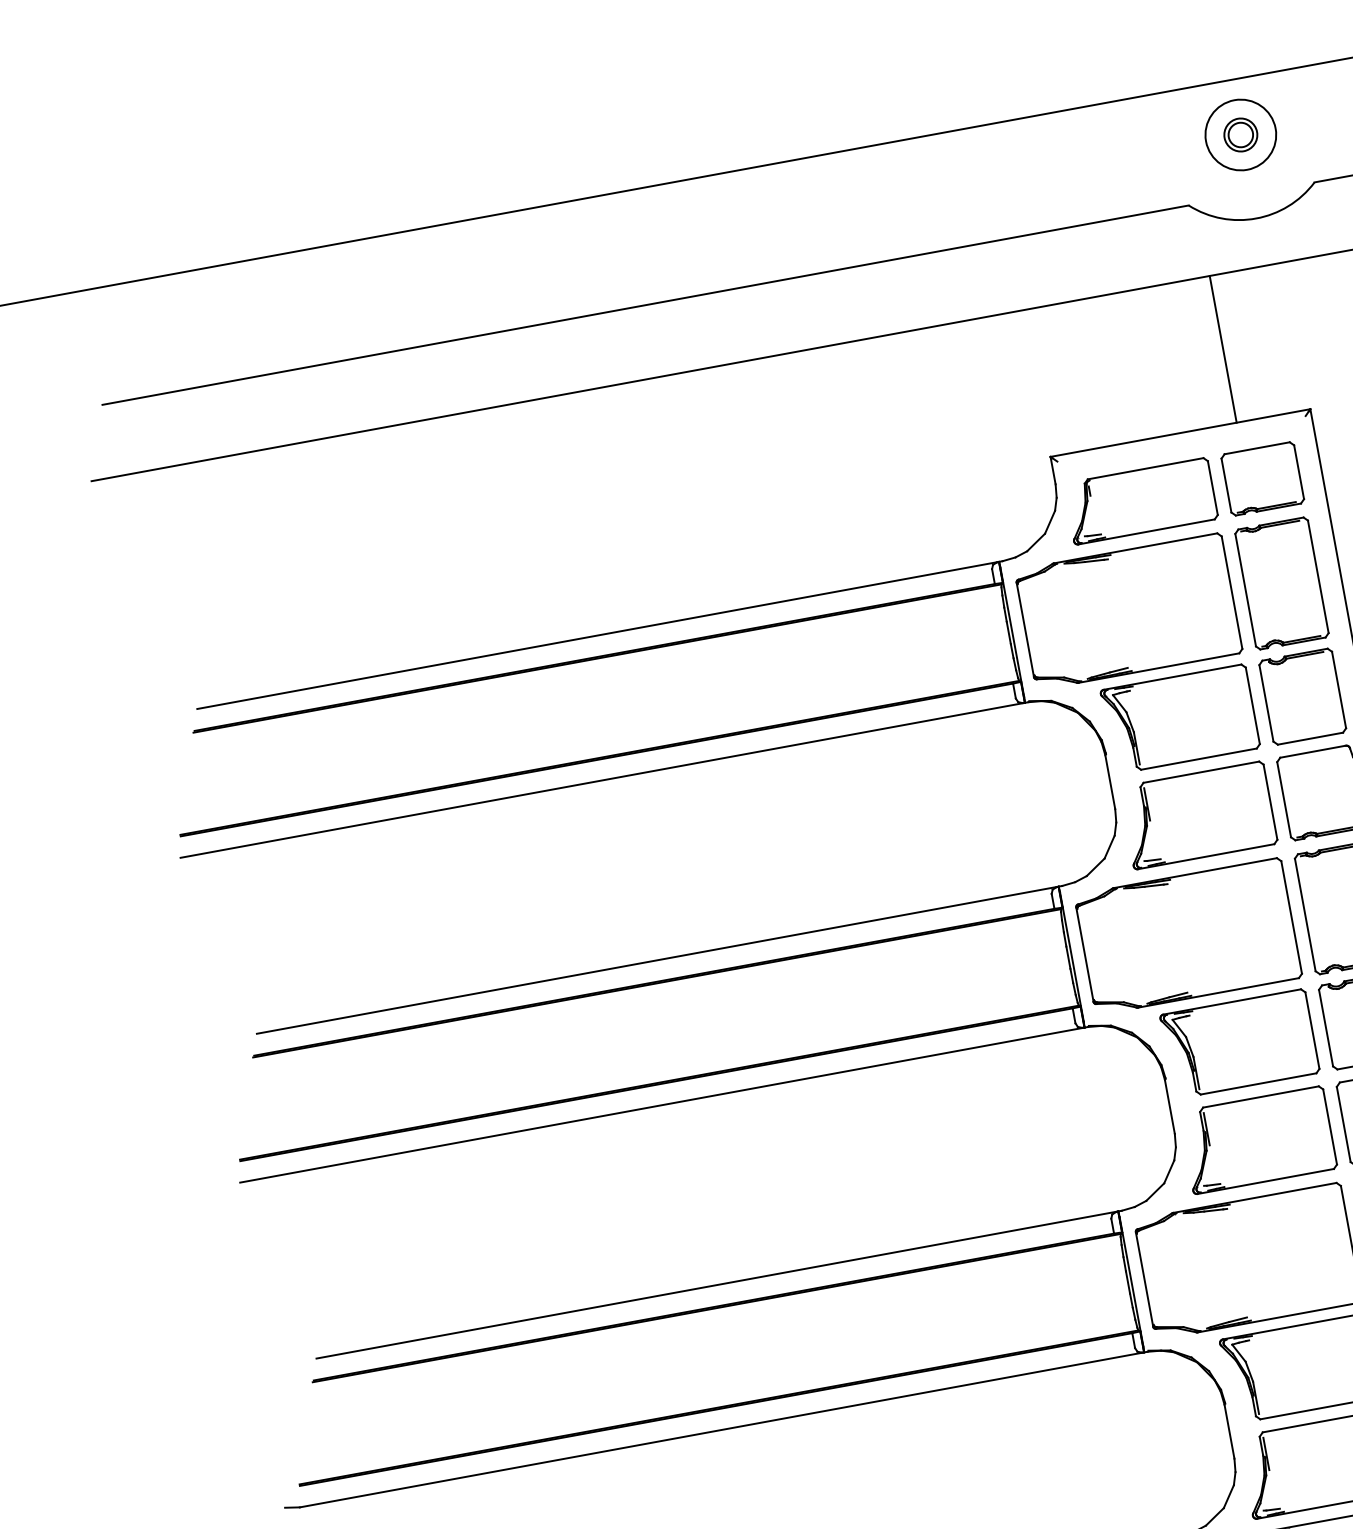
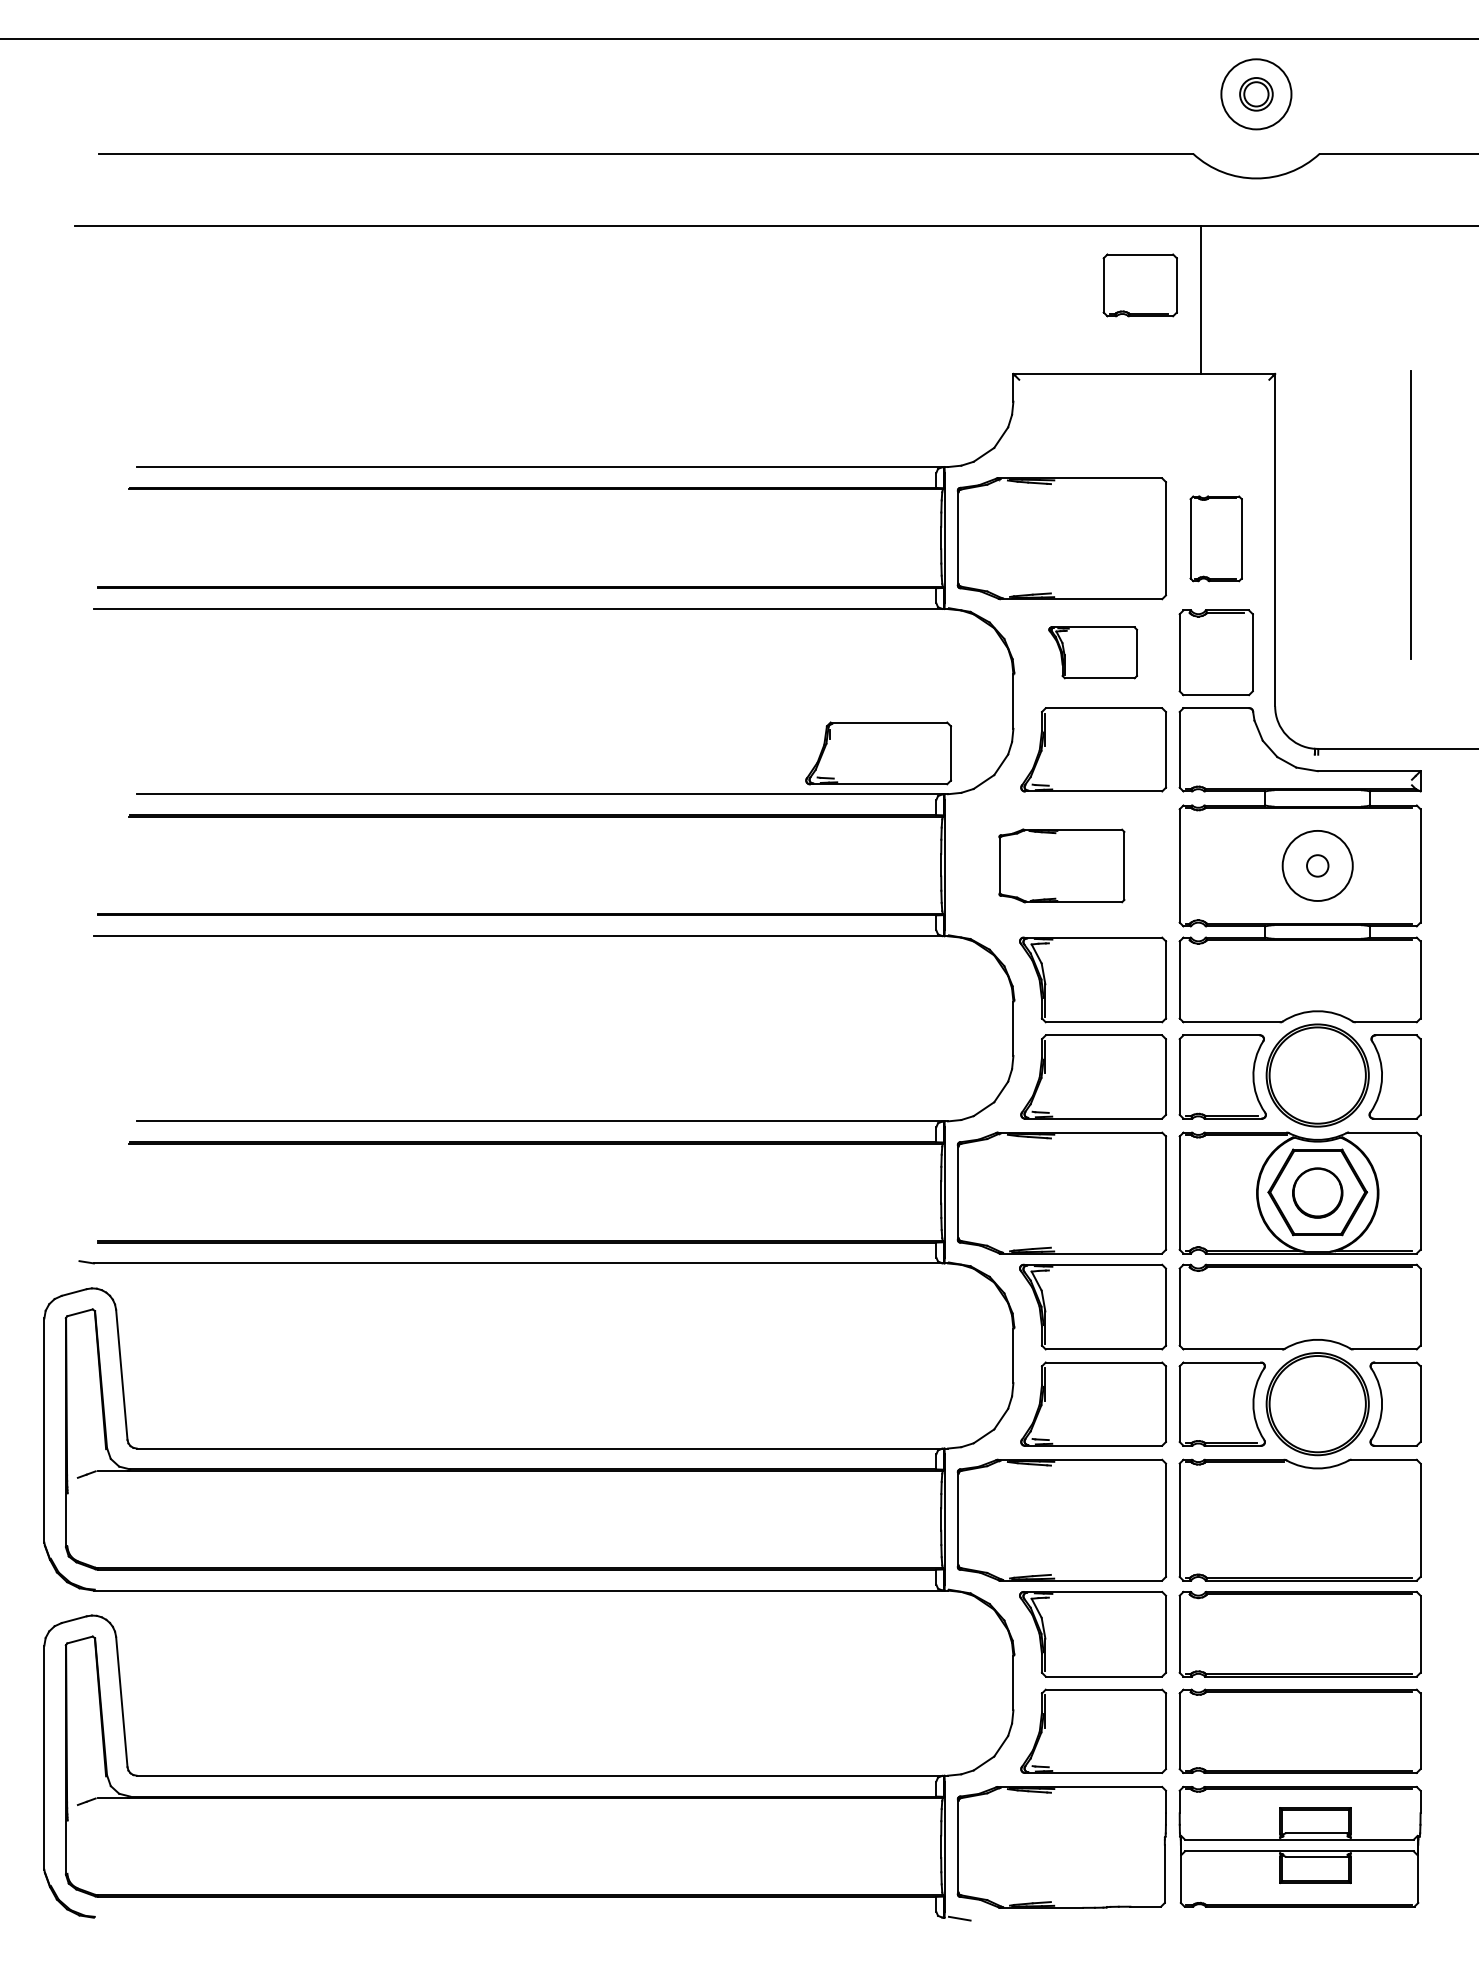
part: (1262, 479) -> (1139, 285), moved
part: (1140, 501) -> (878, 753), moved
part: (1281, 583) -> (1215, 538), size x0.7
part: (1180, 718) -> (1093, 652), size x0.6
part: (1187, 936) -> (1061, 865), size x0.6

